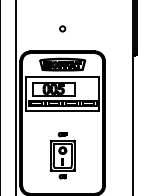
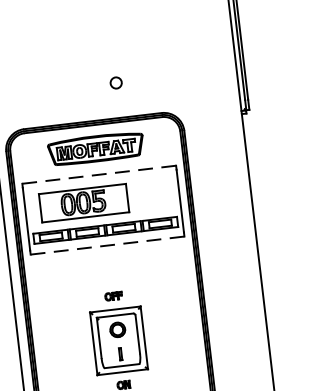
circle: (62, 28) -> (115, 82), moved
line: (62, 76) -> (98, 173), solid -> dashed
line: (63, 110) -> (109, 245), solid -> dashed

